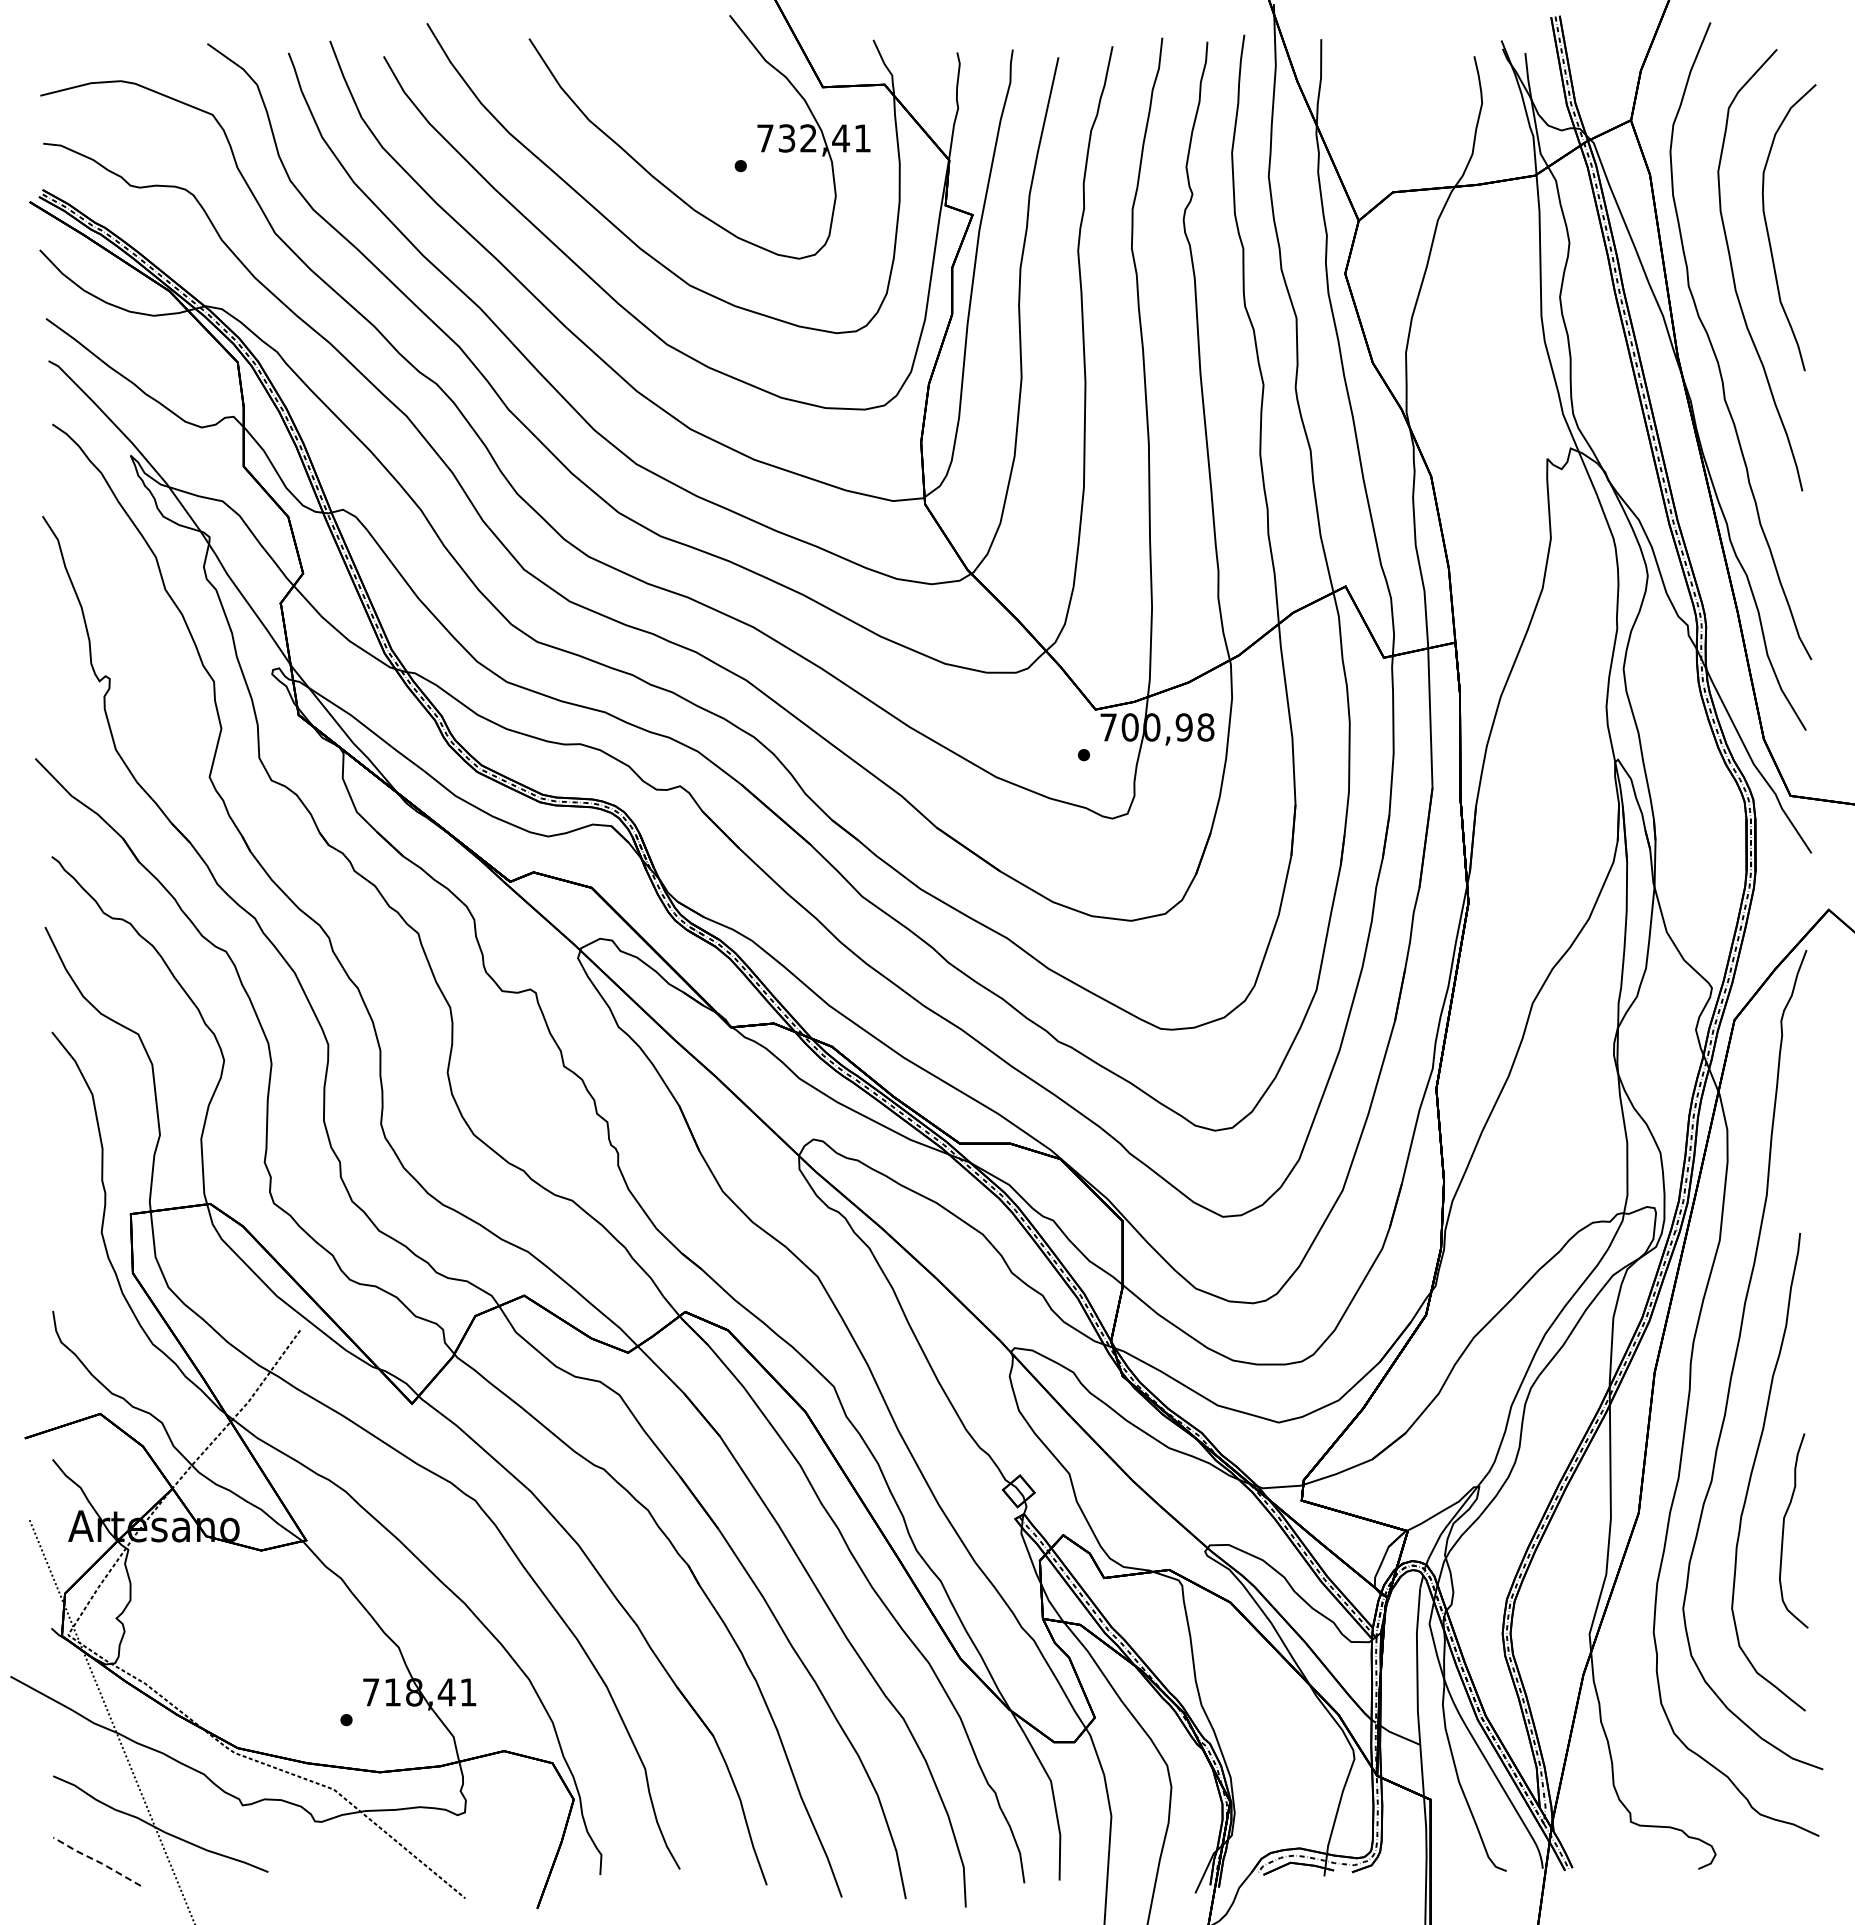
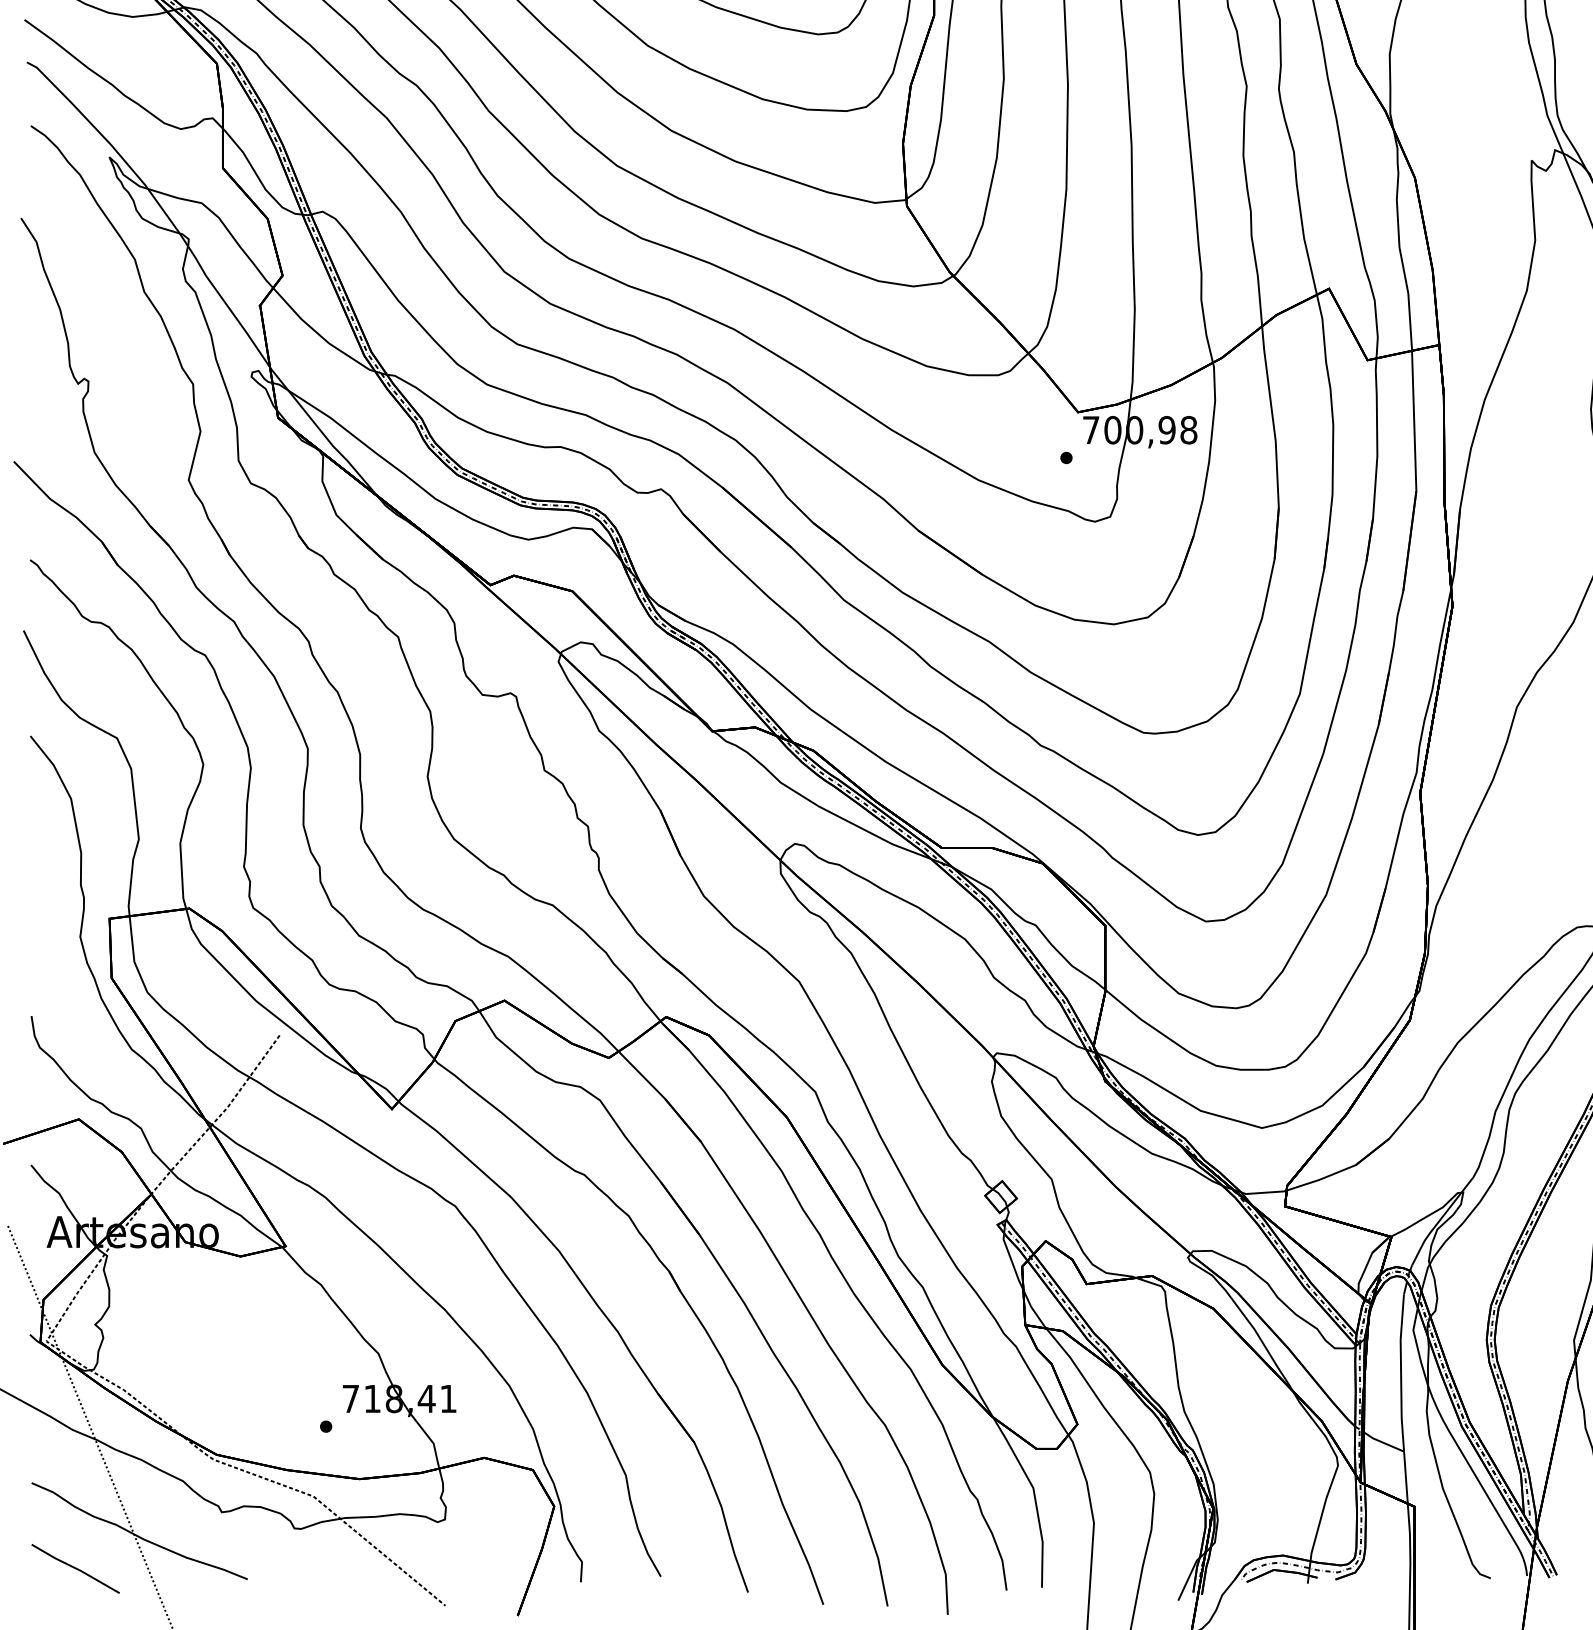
line: (97, 1861) -> (76, 1568), dashed -> solid

